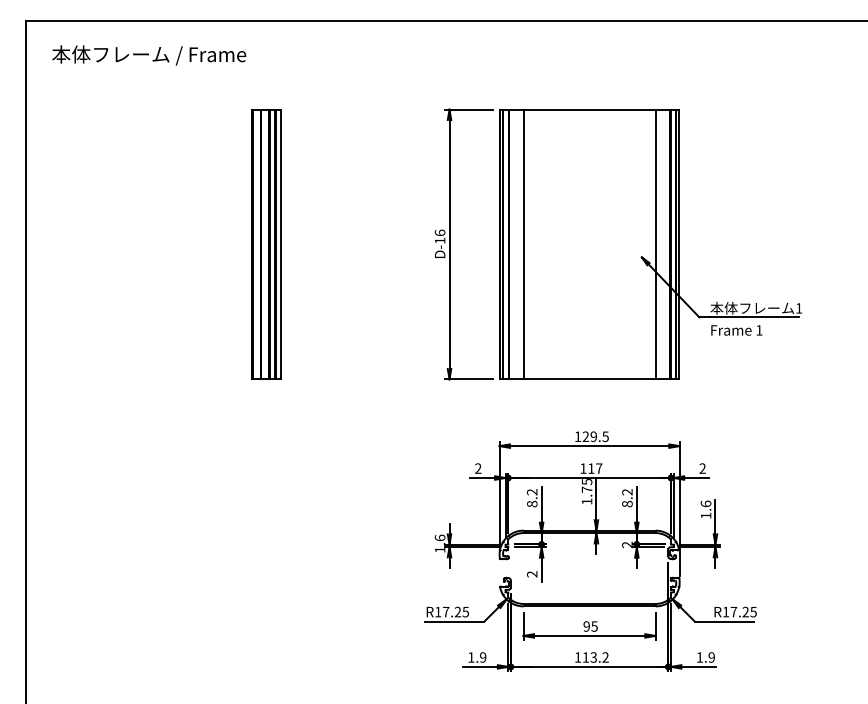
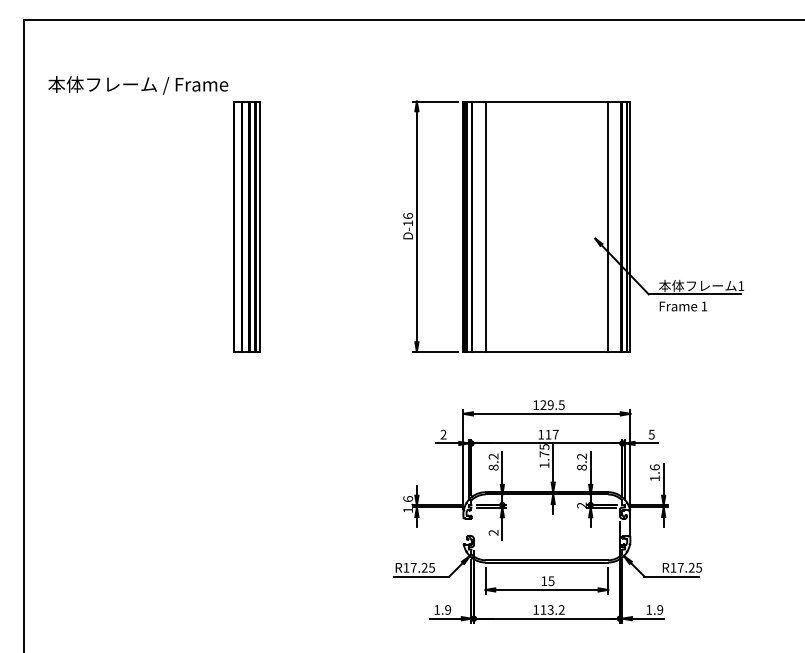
text: (149, 55) -> (138, 85), moved
text: (702, 468) -> (651, 434), 2 -> 5
text: (587, 626) -> (544, 581), 95 -> 15

